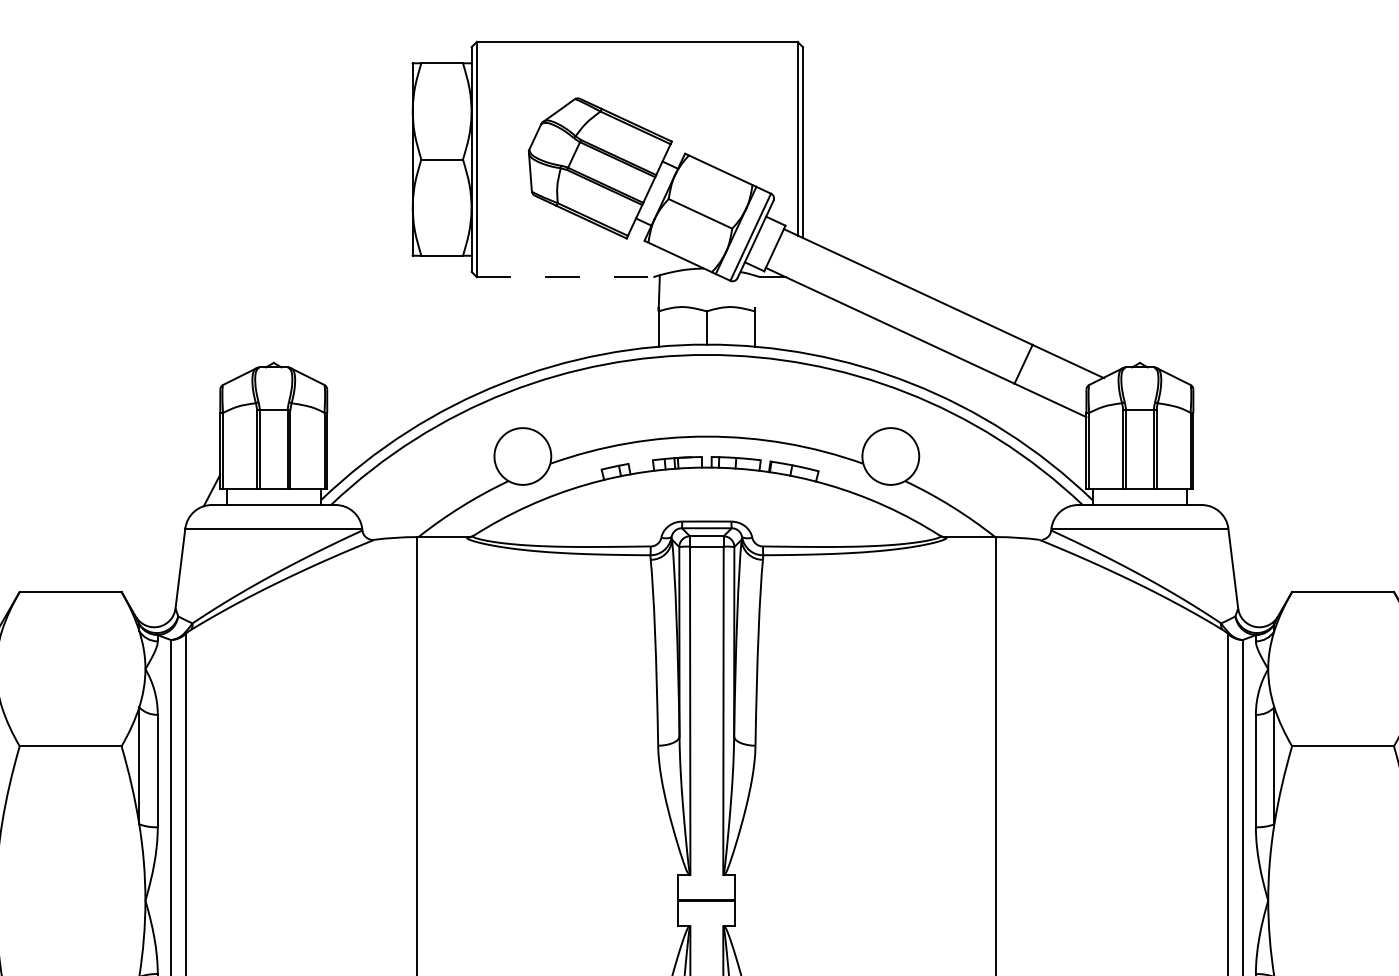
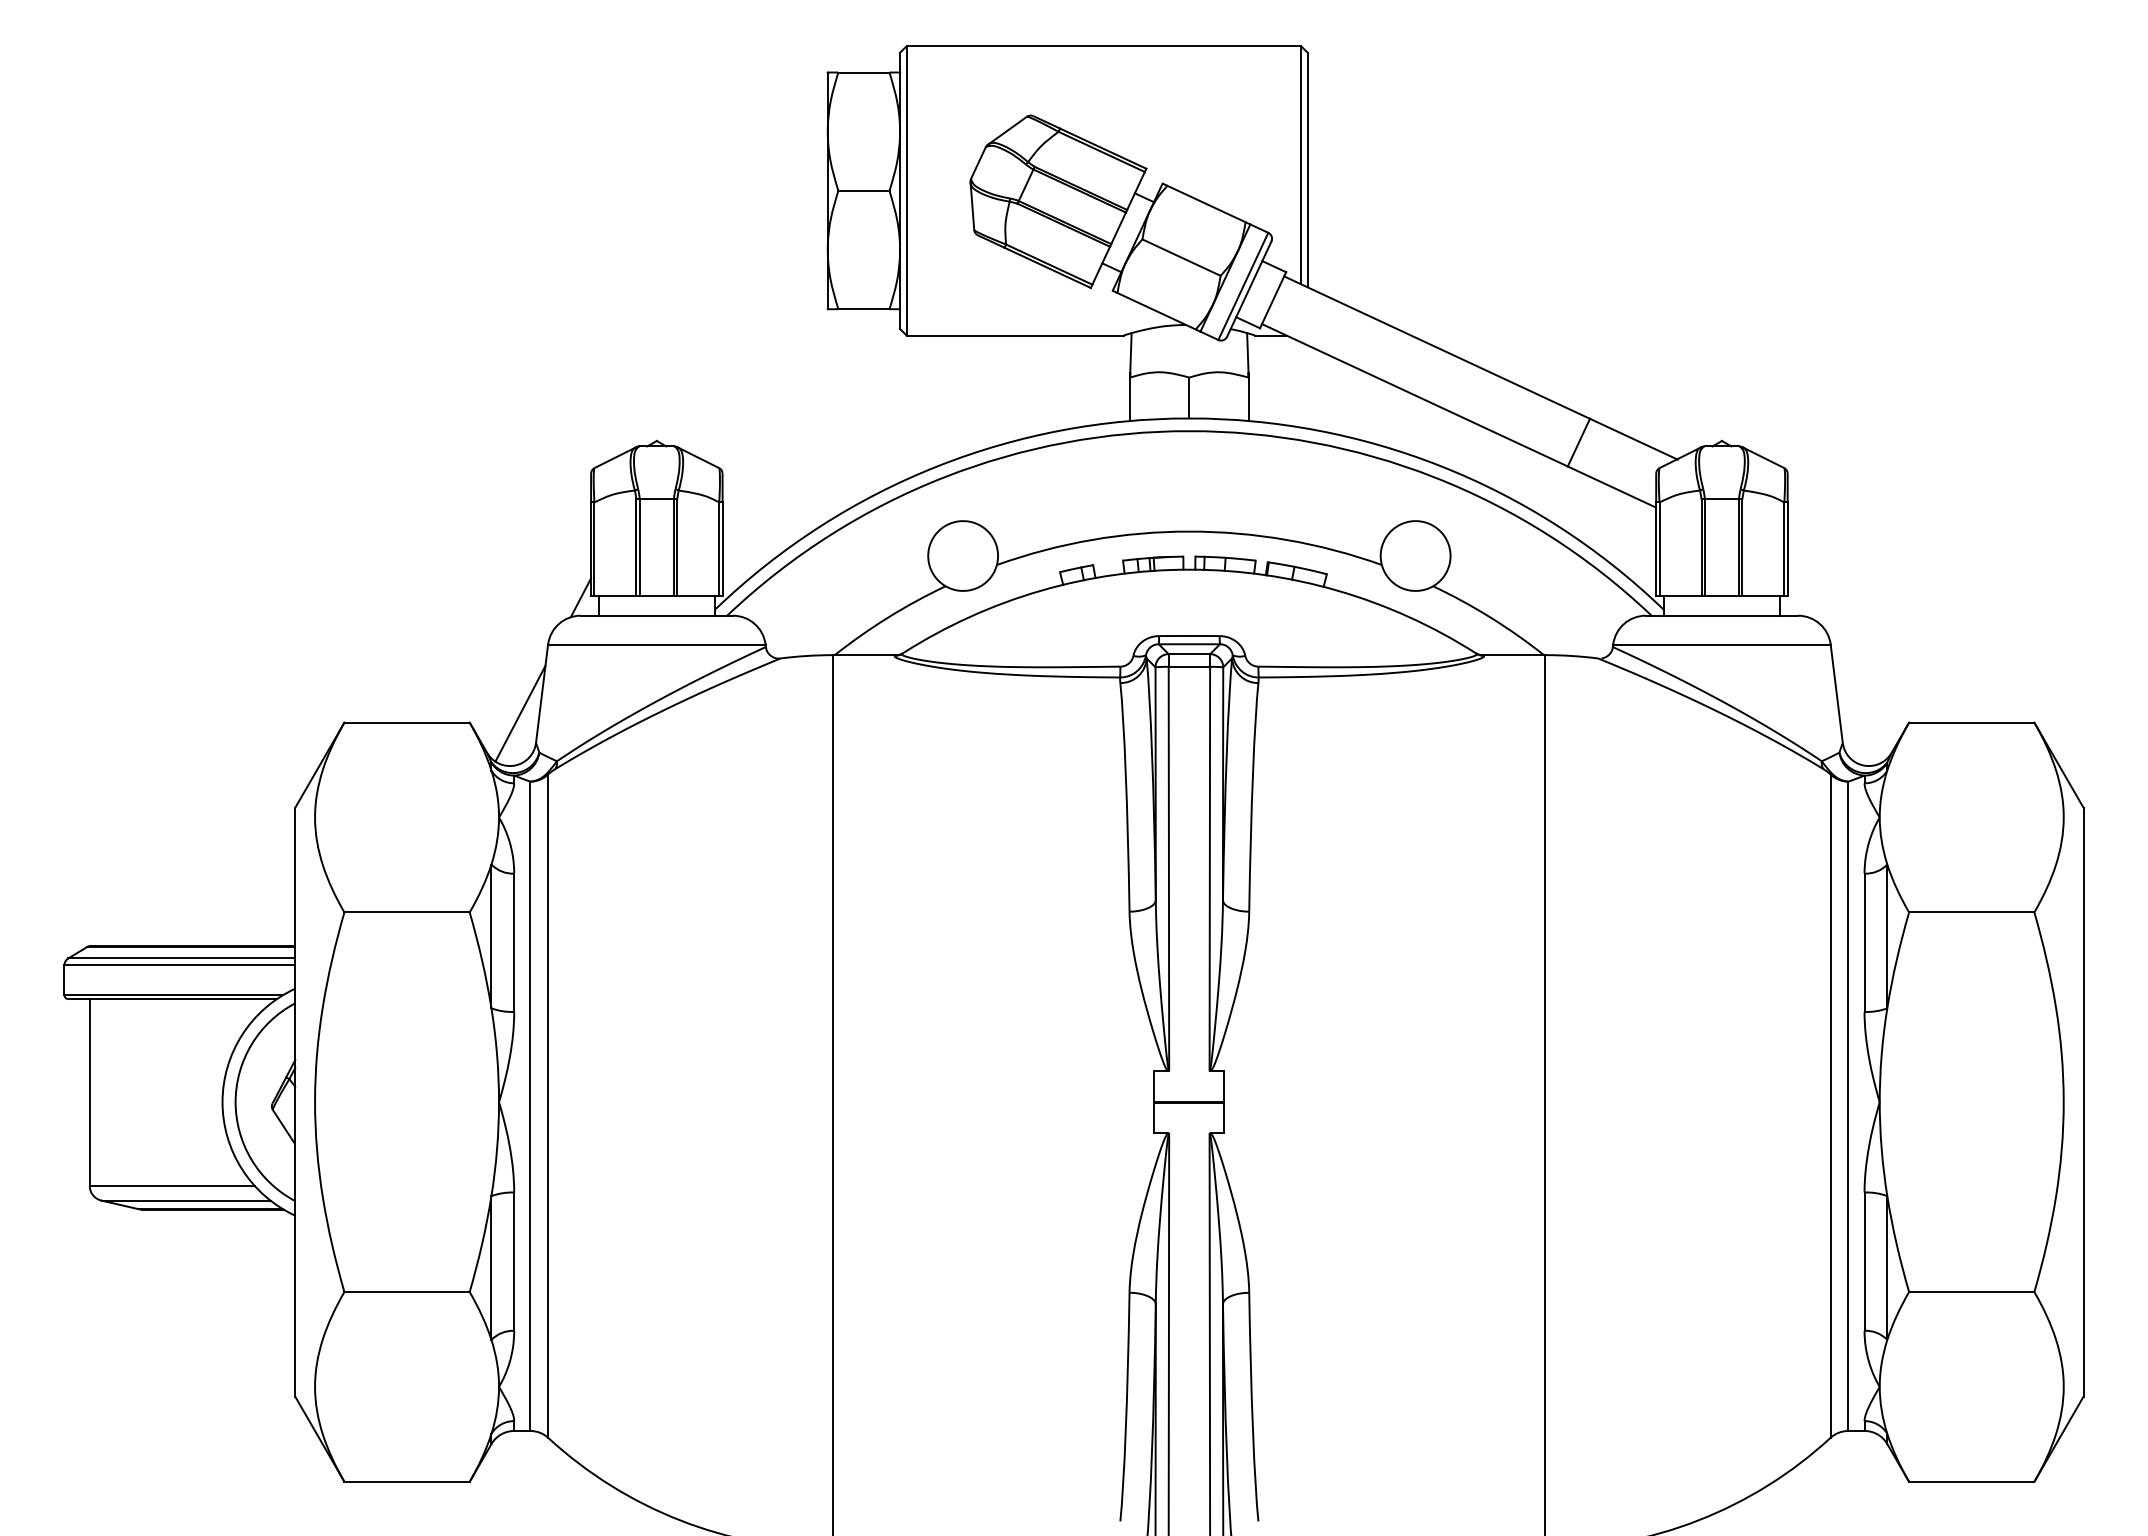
line: (565, 277) -> (1015, 335), dashed -> solid
line: (754, 290) -> (1247, 352), added
line: (162, 584) -> (520, 713), added

